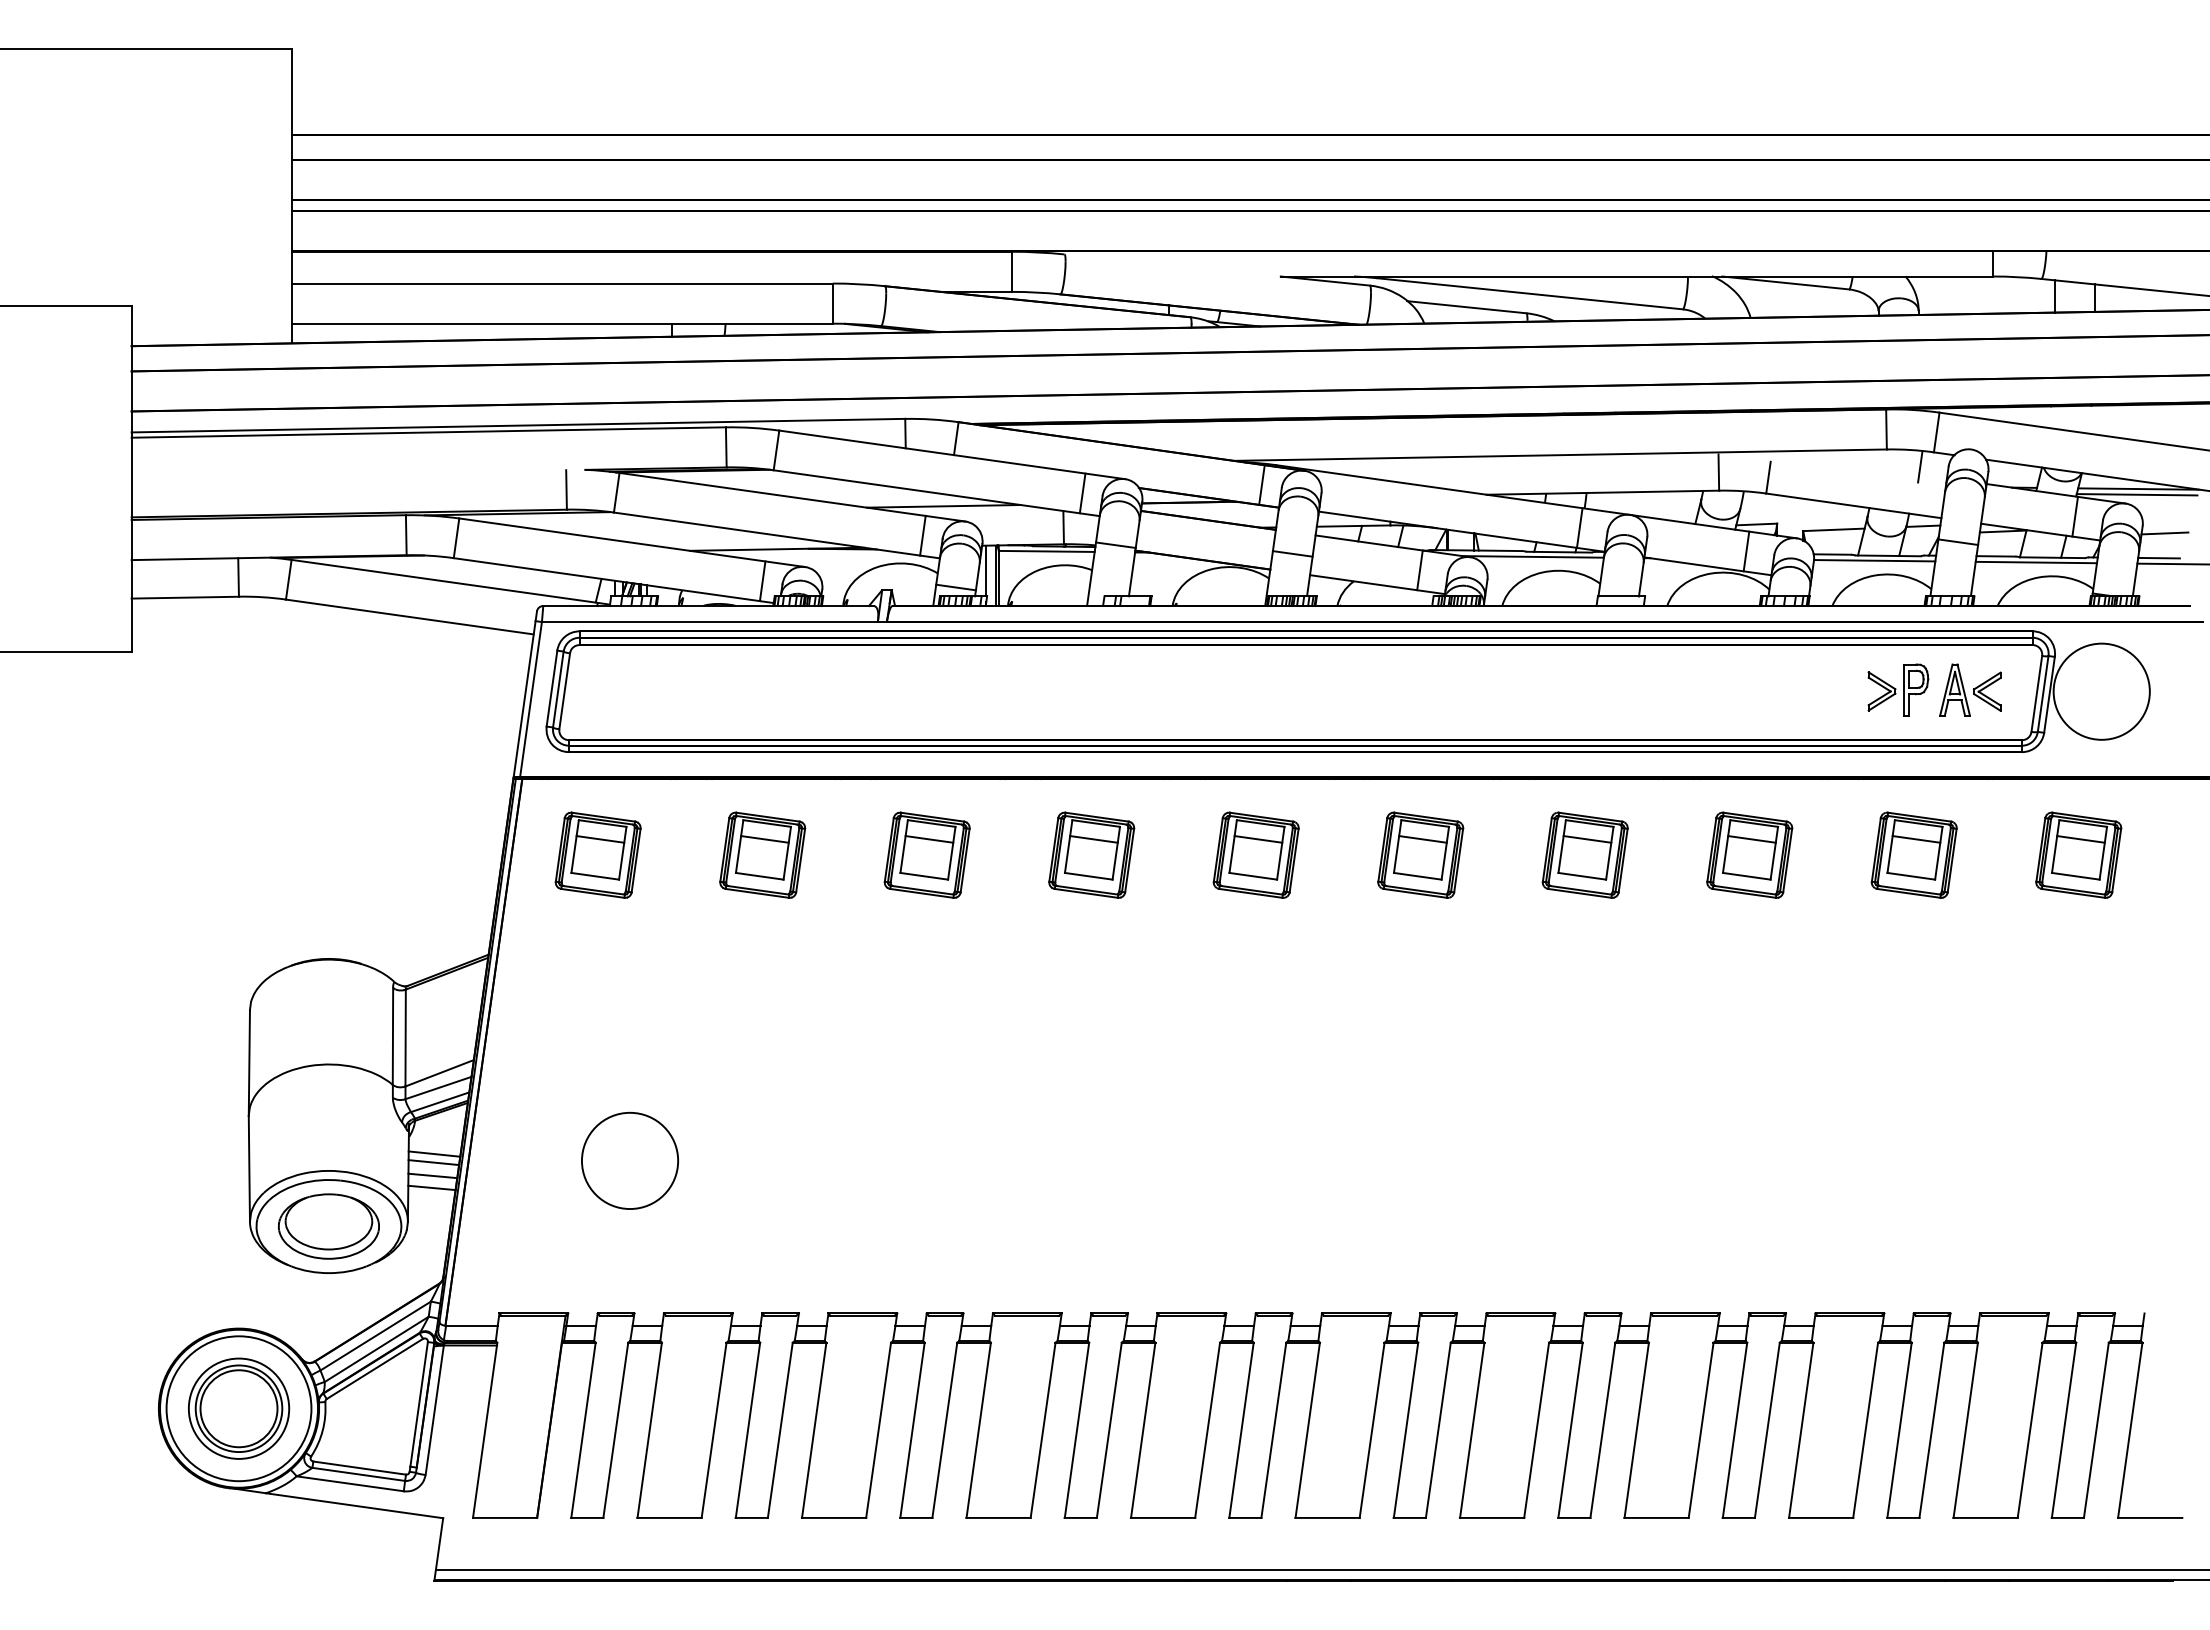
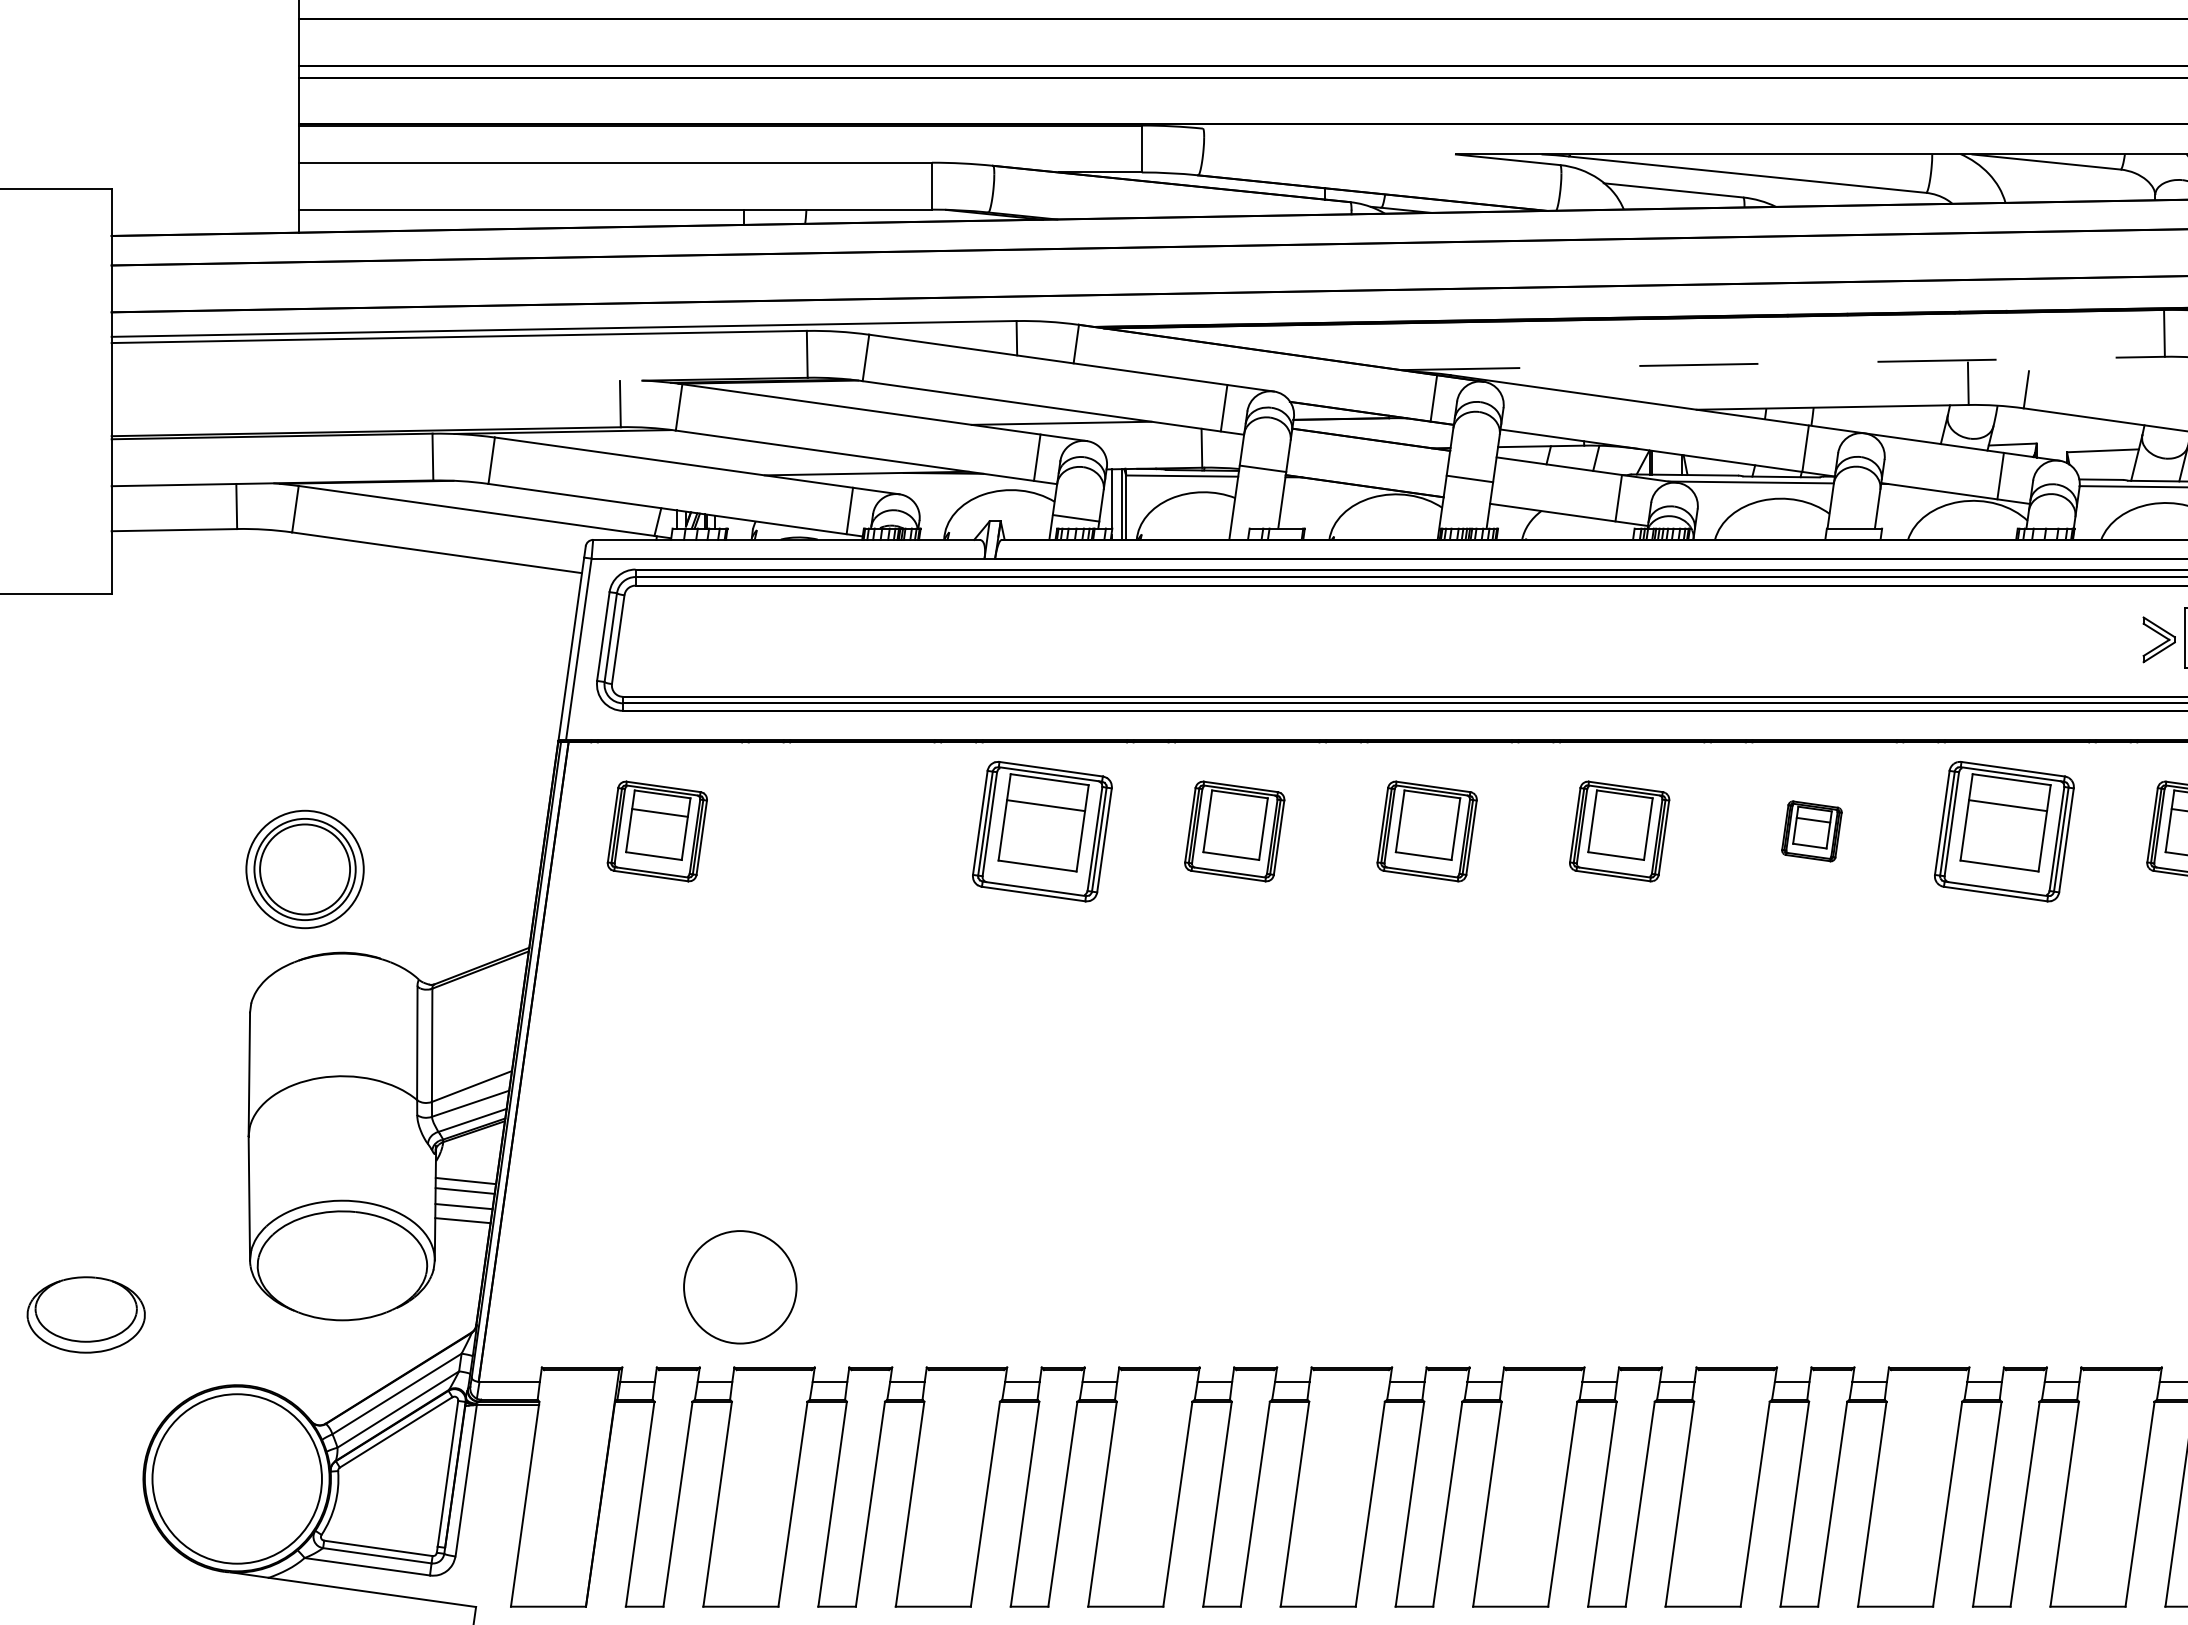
line: (1560, 455) -> (1783, 363), solid -> dashed
line: (1093, 839) -> (1236, 813), removed
line: (1258, 839) -> (1429, 813), removed
line: (1422, 839) -> (1621, 813), removed
part: (762, 854) -> (849, 830), removed
part: (926, 854) -> (1041, 830), size x1.4
part: (1584, 854) -> (1811, 830), size x0.6
part: (1749, 854) -> (2004, 830), size x1.4
circle: (629, 1160) -> (739, 1286), moved
part: (328, 1226) -> (85, 1314), moved
part: (239, 1408) -> (305, 869), moved

